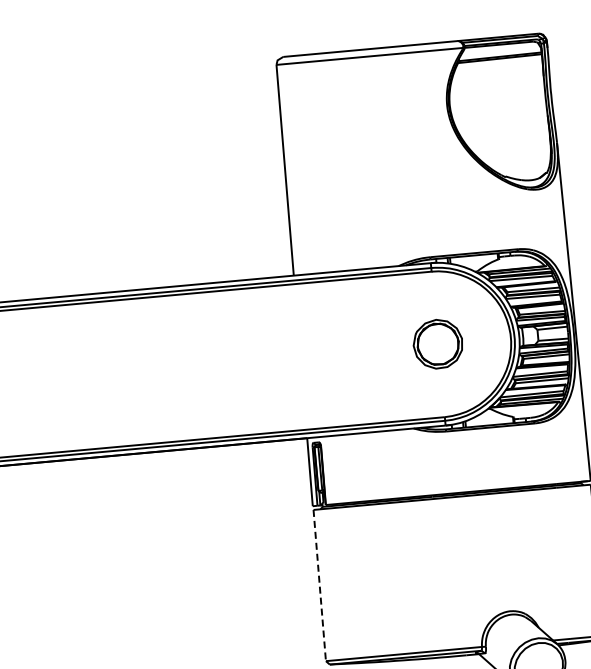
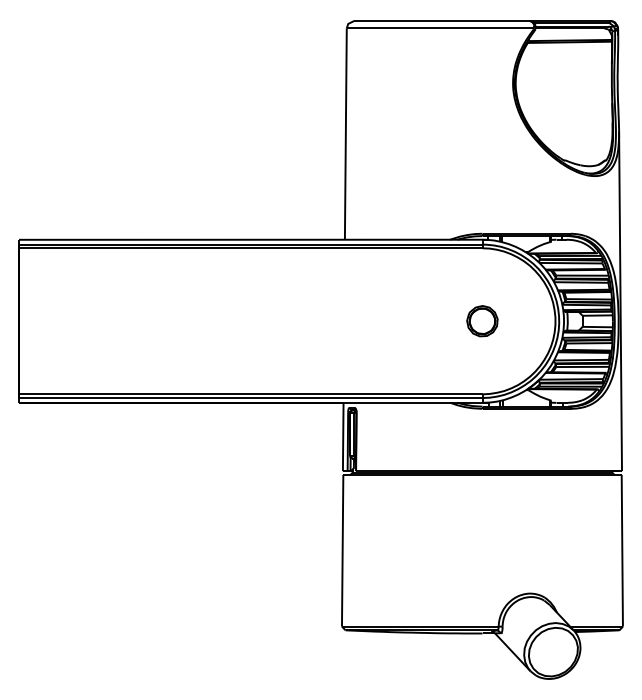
part: (438, 344) -> (482, 321), size x0.62
line: (319, 585) -> (342, 550), dashed -> solid

